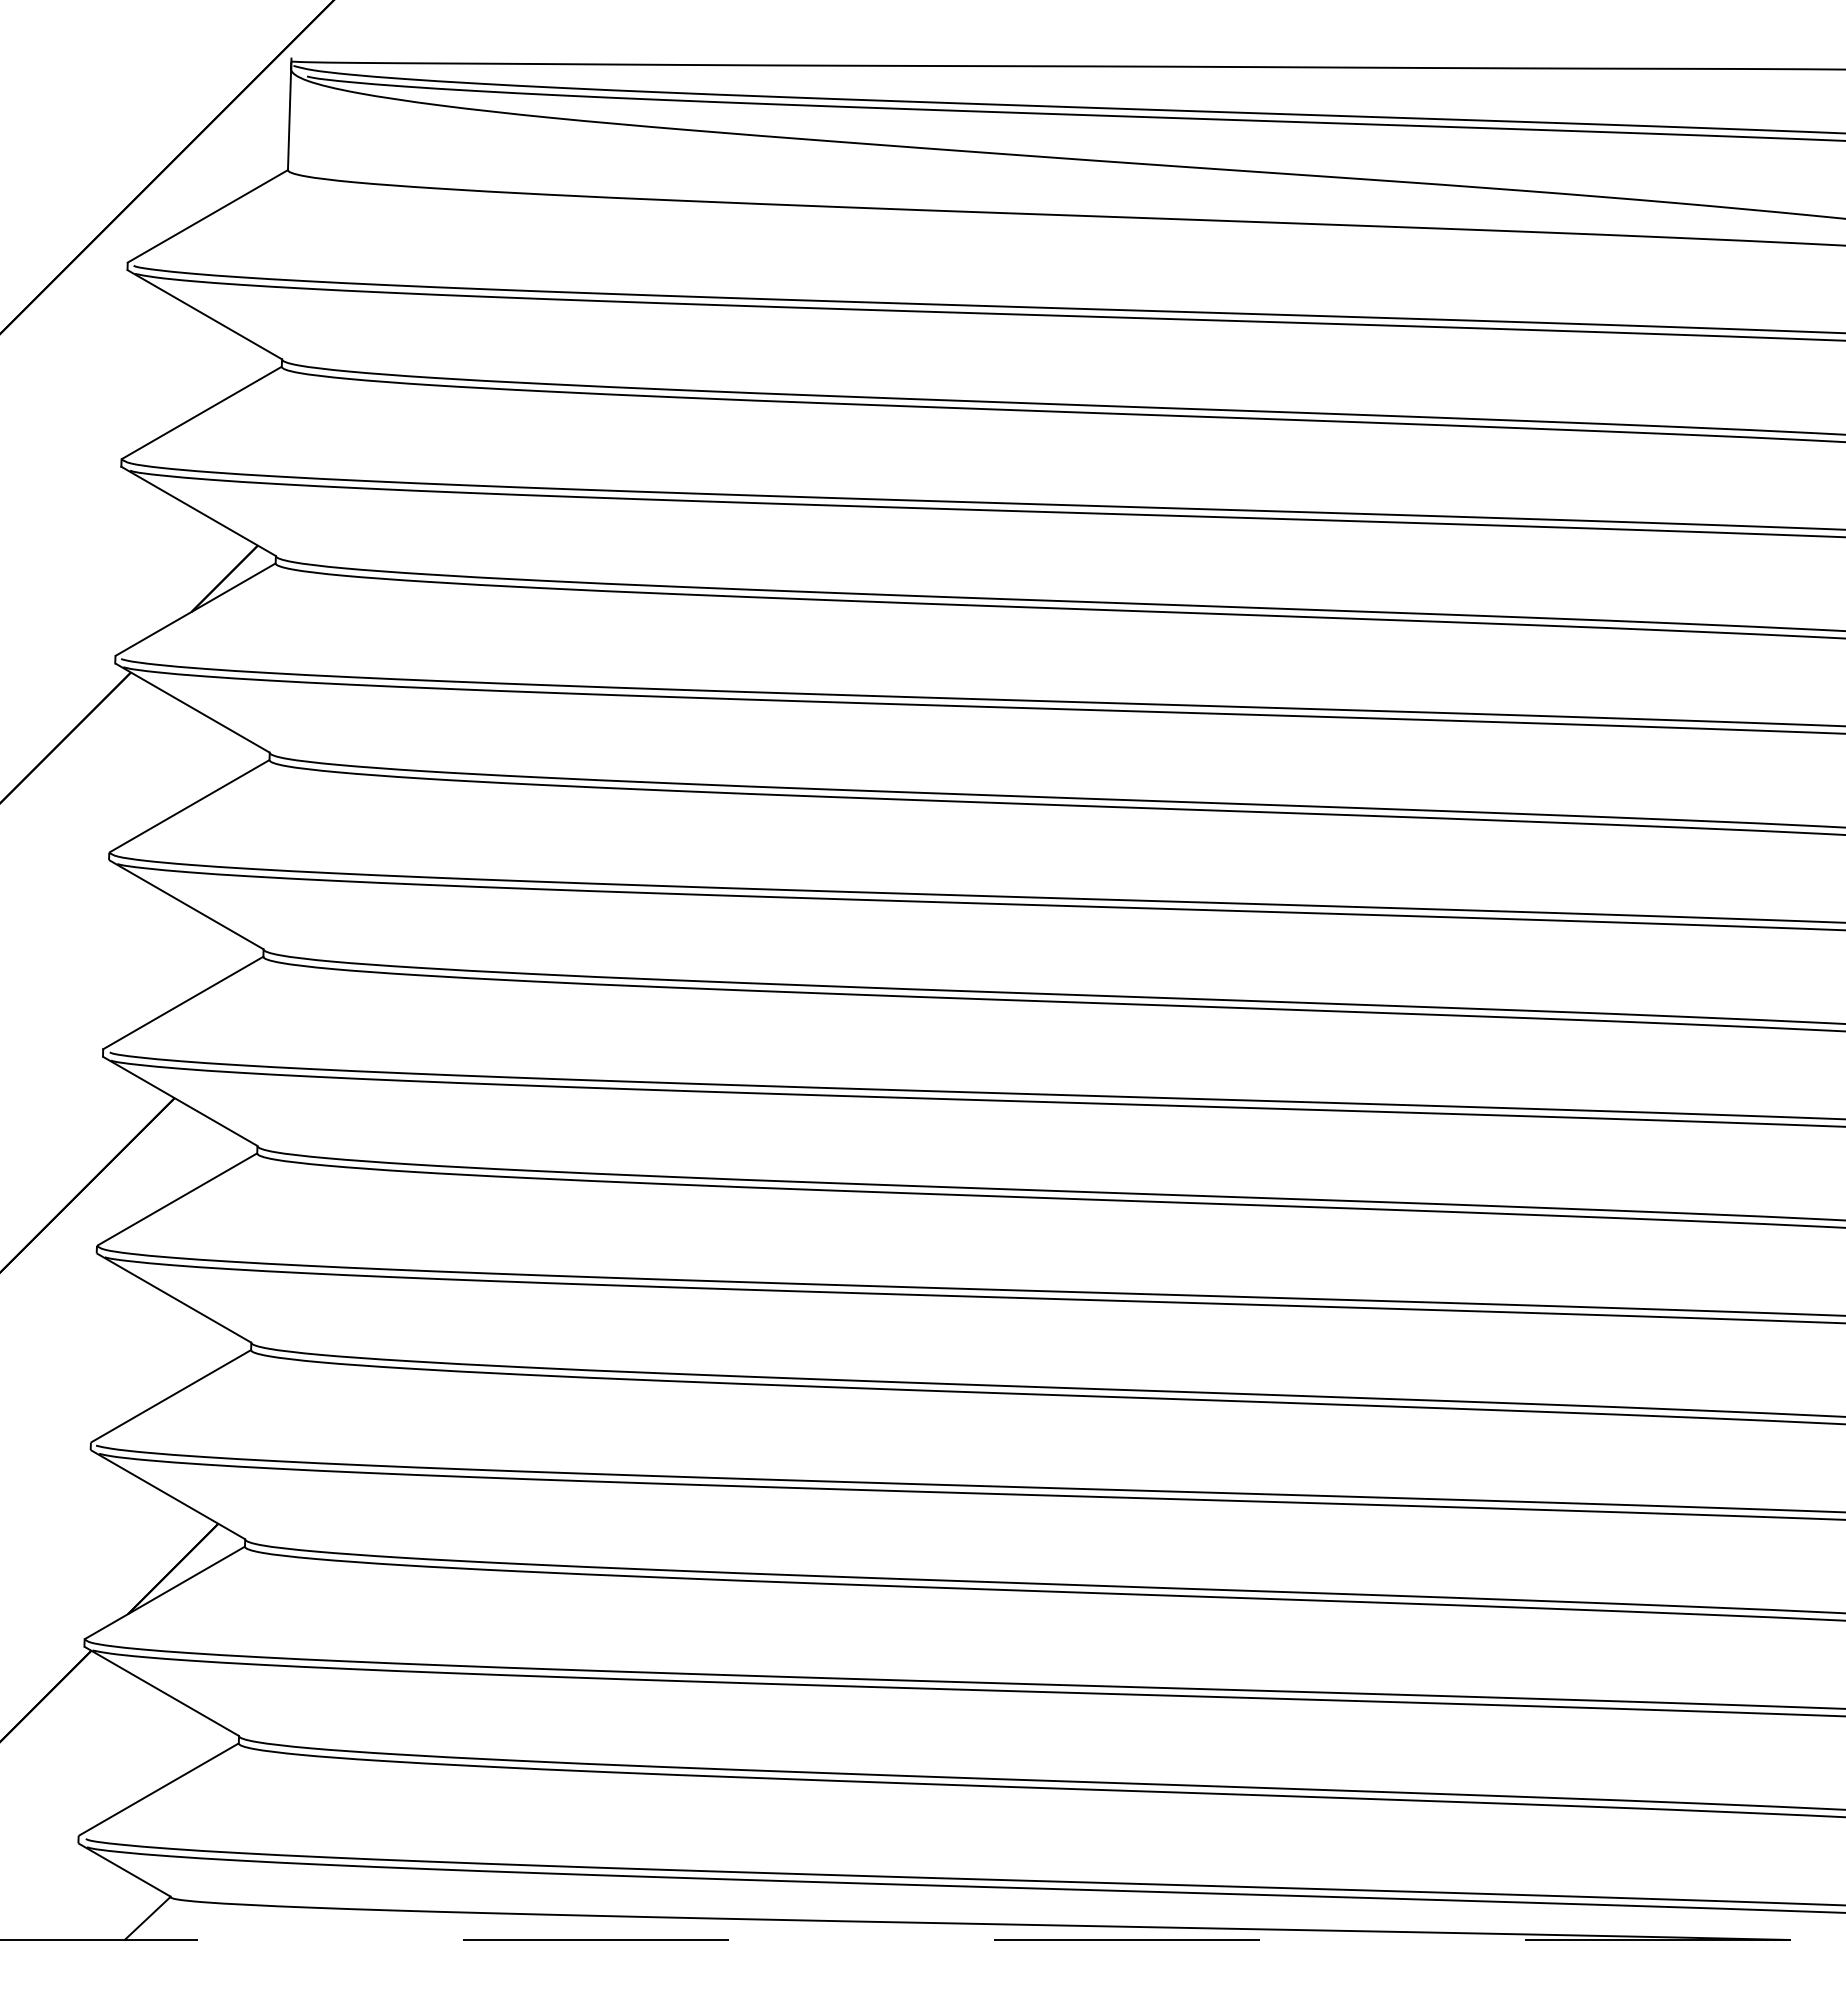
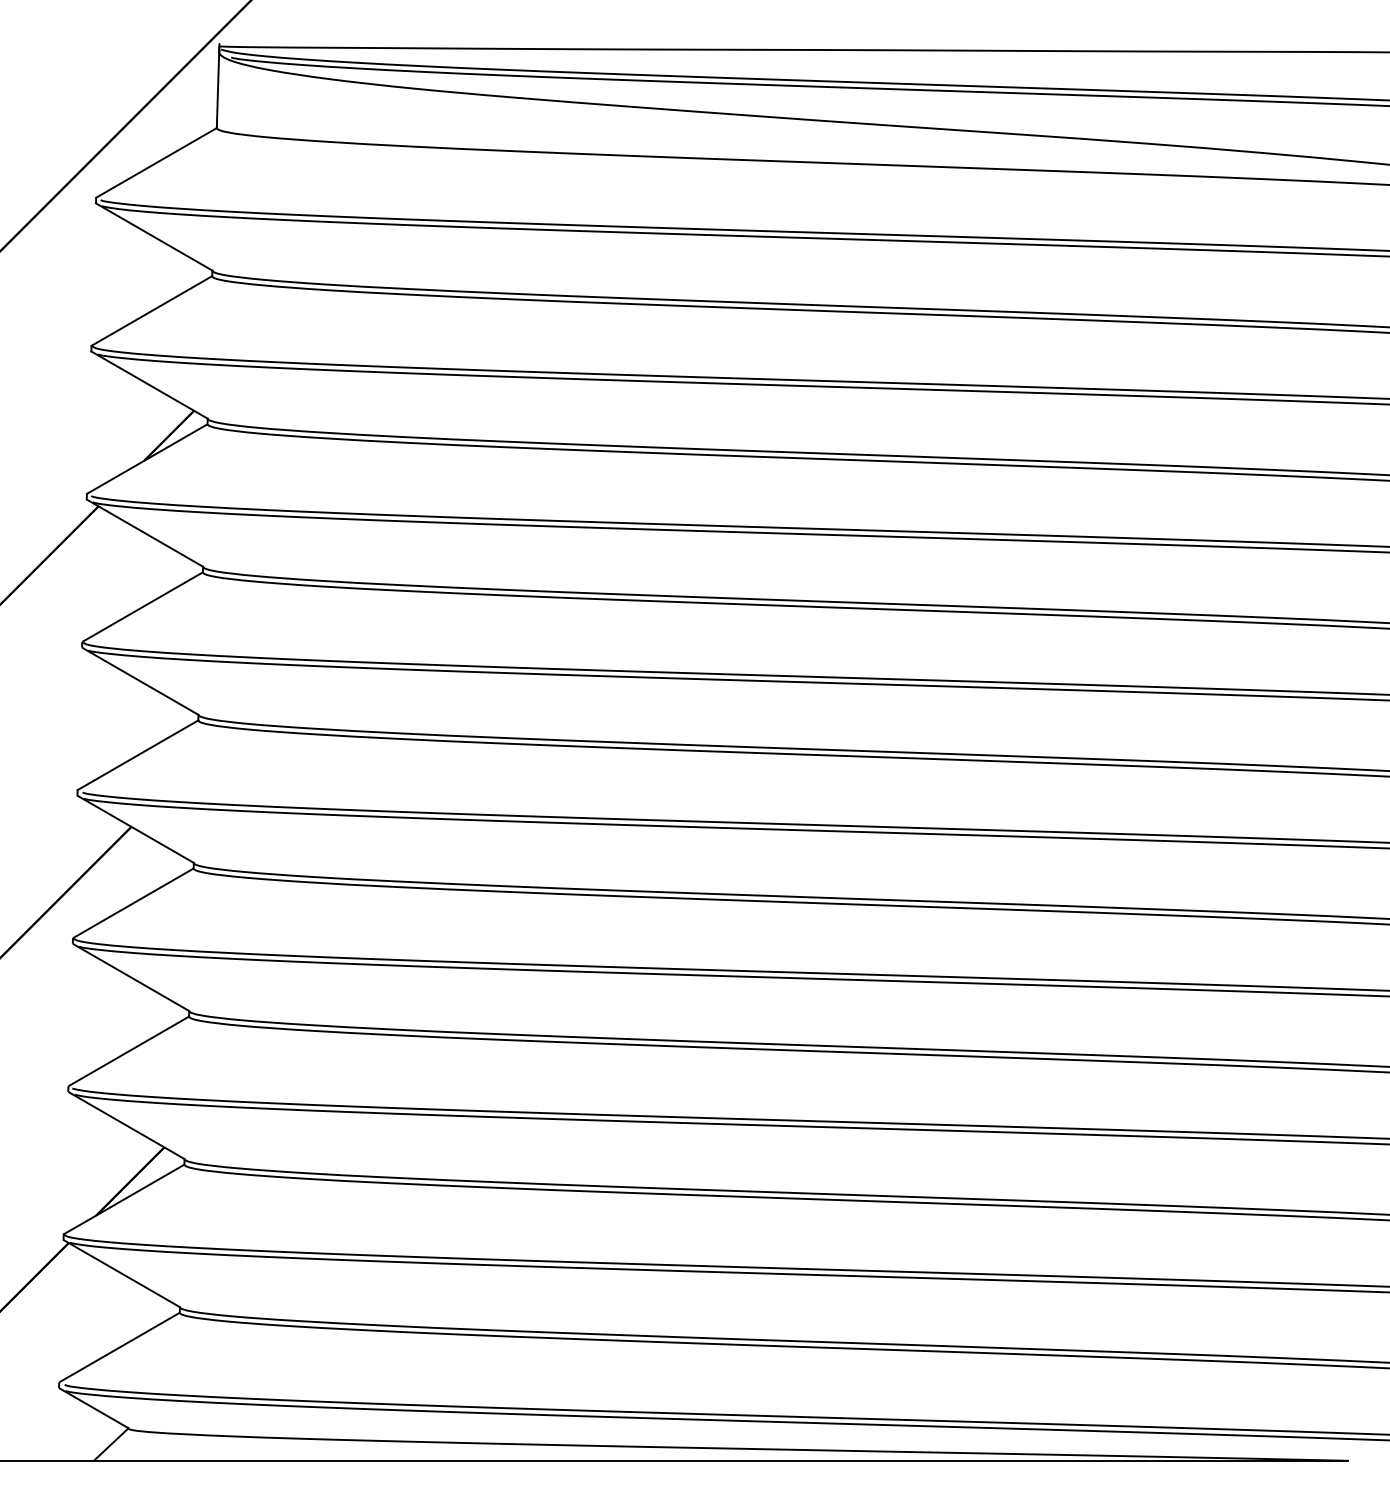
line: (957, 1939) -> (720, 1460), dashed -> solid

